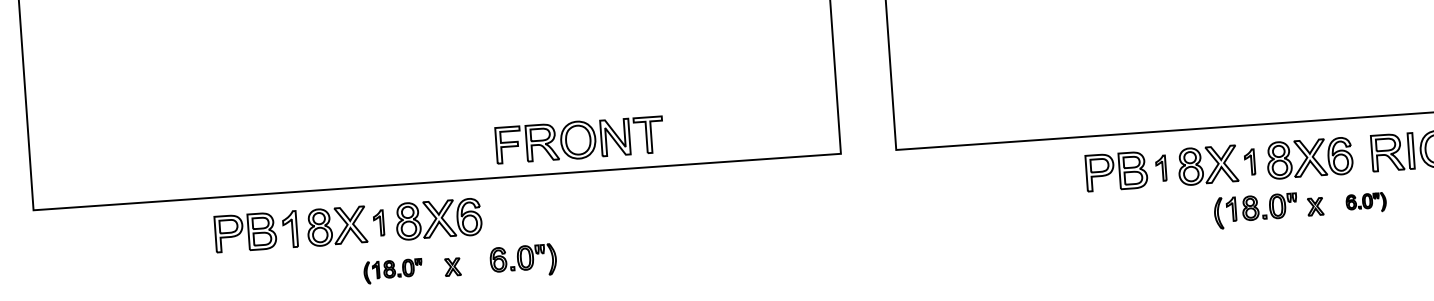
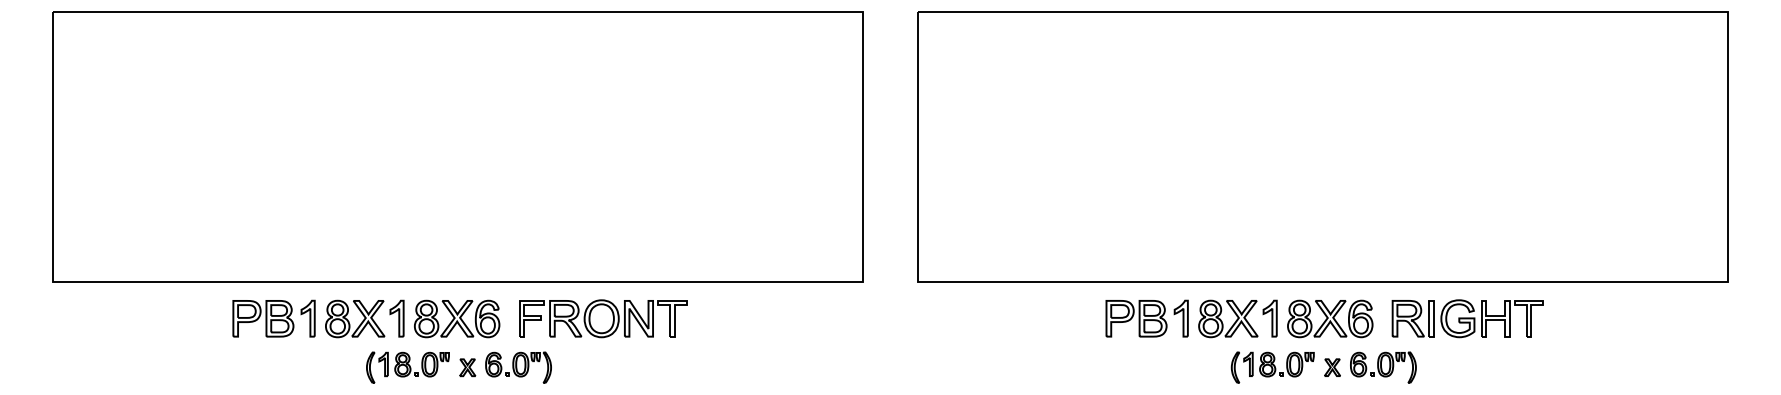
part: (580, 139) -> (603, 318), moved
part: (1249, 162) -> (1269, 318), size x1.43
part: (1160, 168) -> (1180, 318), size x1.43
part: (1366, 203) -> (1383, 367), size x1.67
part: (378, 223) -> (396, 318), size x1.43
part: (523, 260) -> (518, 367), moved
part: (392, 271) -> (407, 367), size x1.43

